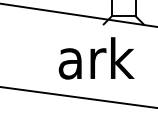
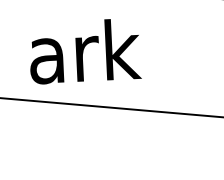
text: (96, 58) -> (84, 51), moved

